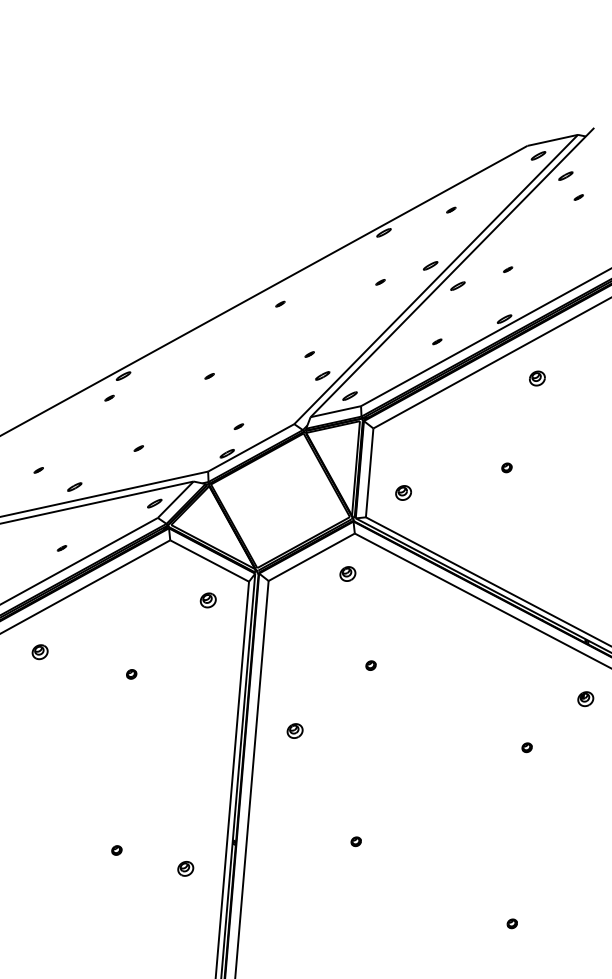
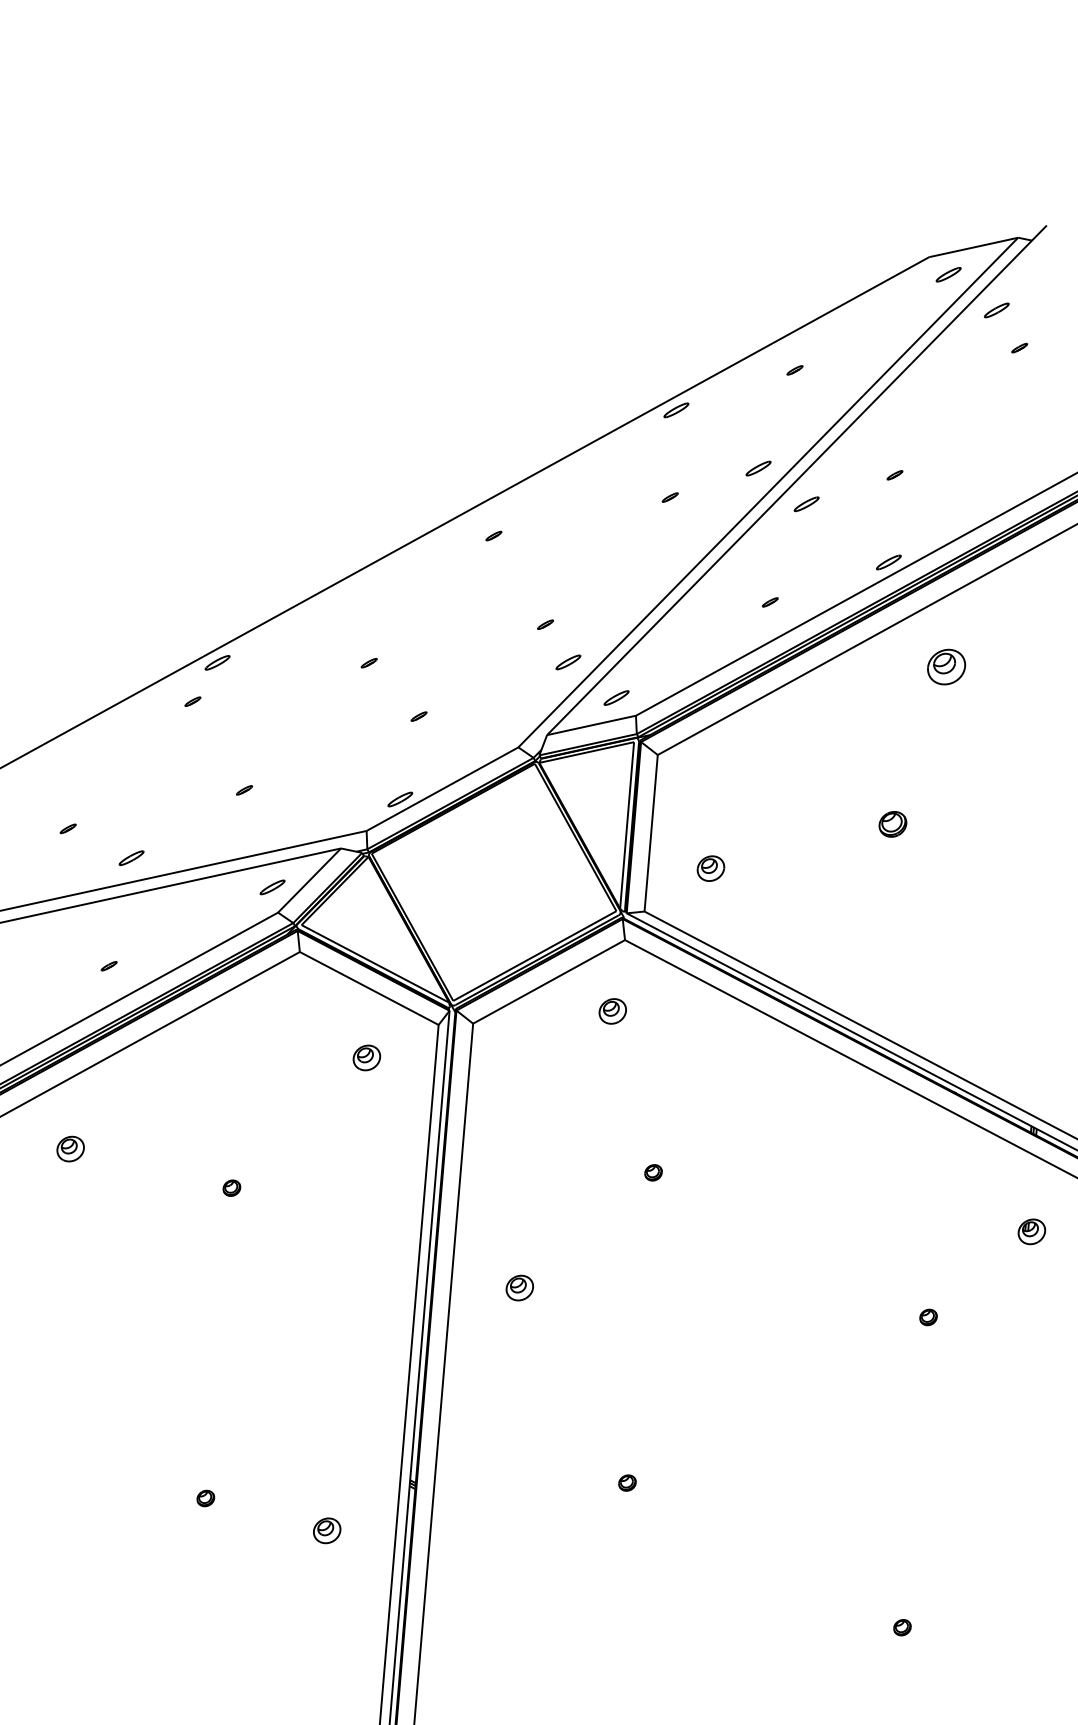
part: (537, 378) -> (946, 666), size x1.4
part: (238, 426) -> (418, 716), moved
part: (506, 467) -> (892, 823), size x1.6

